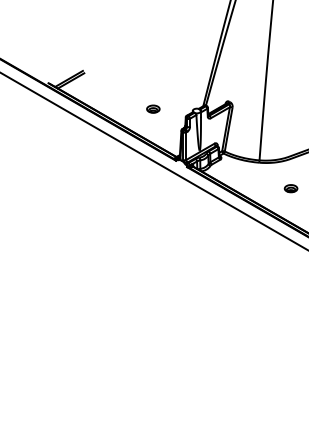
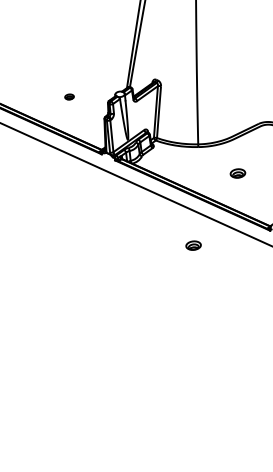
part: (153, 108) -> (69, 96), size x0.6
part: (246, 246) -> (192, 245), added

